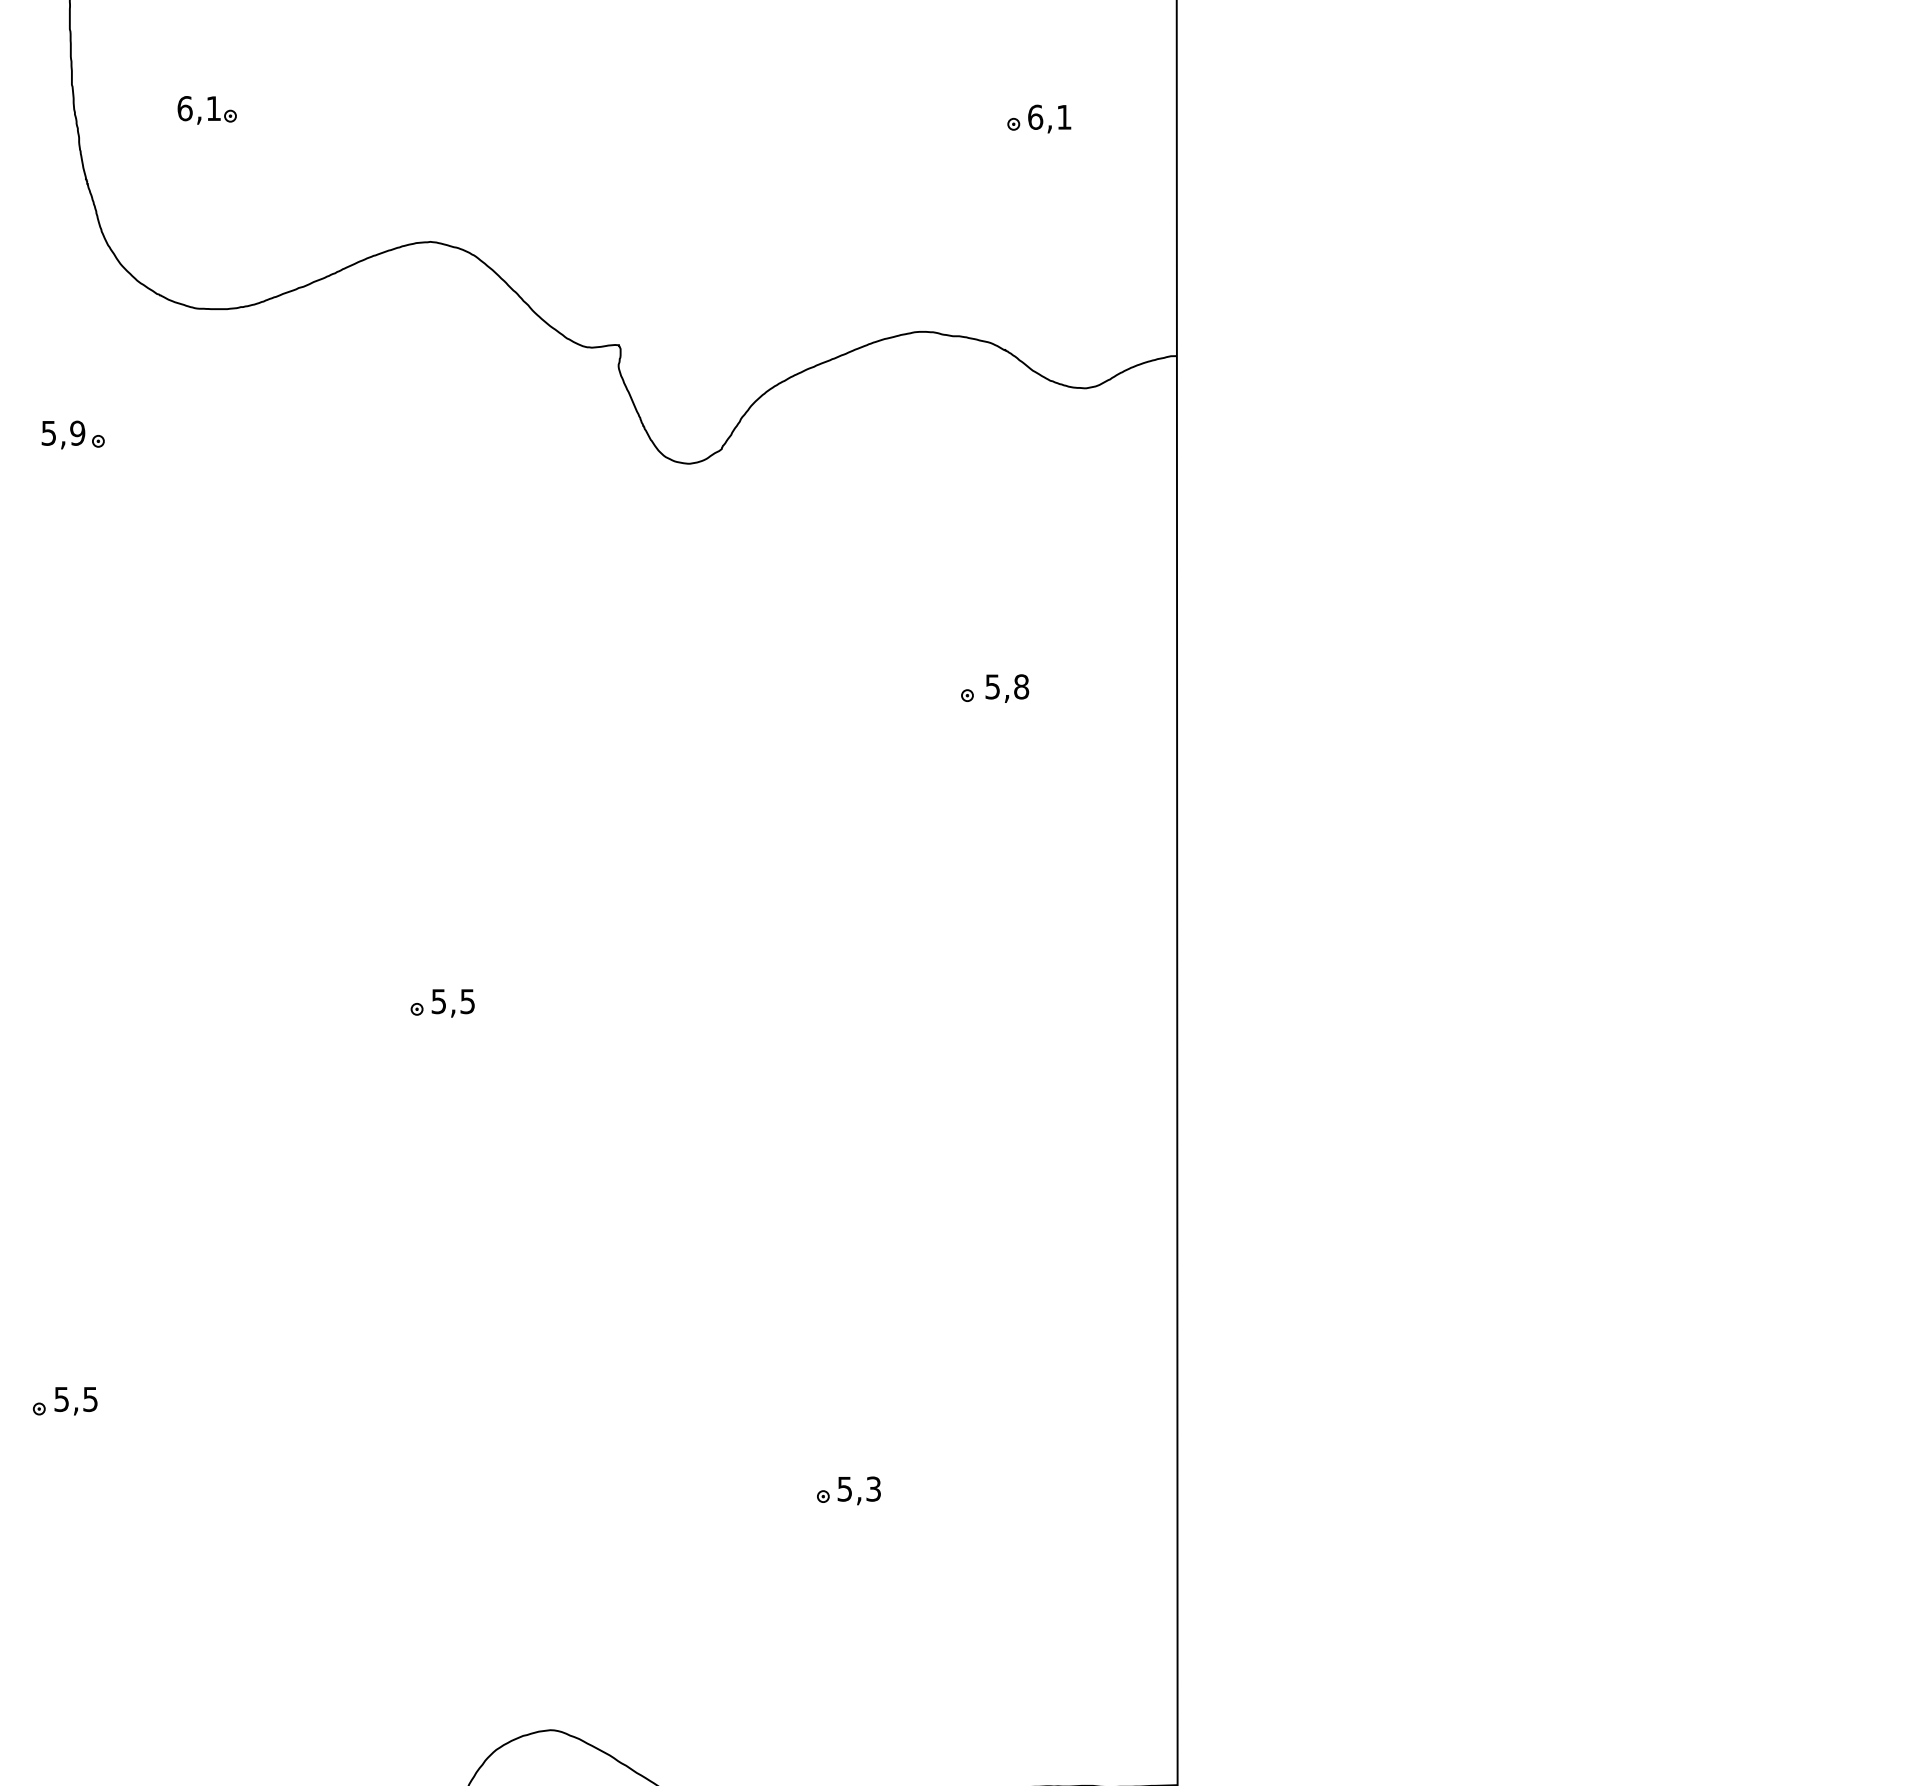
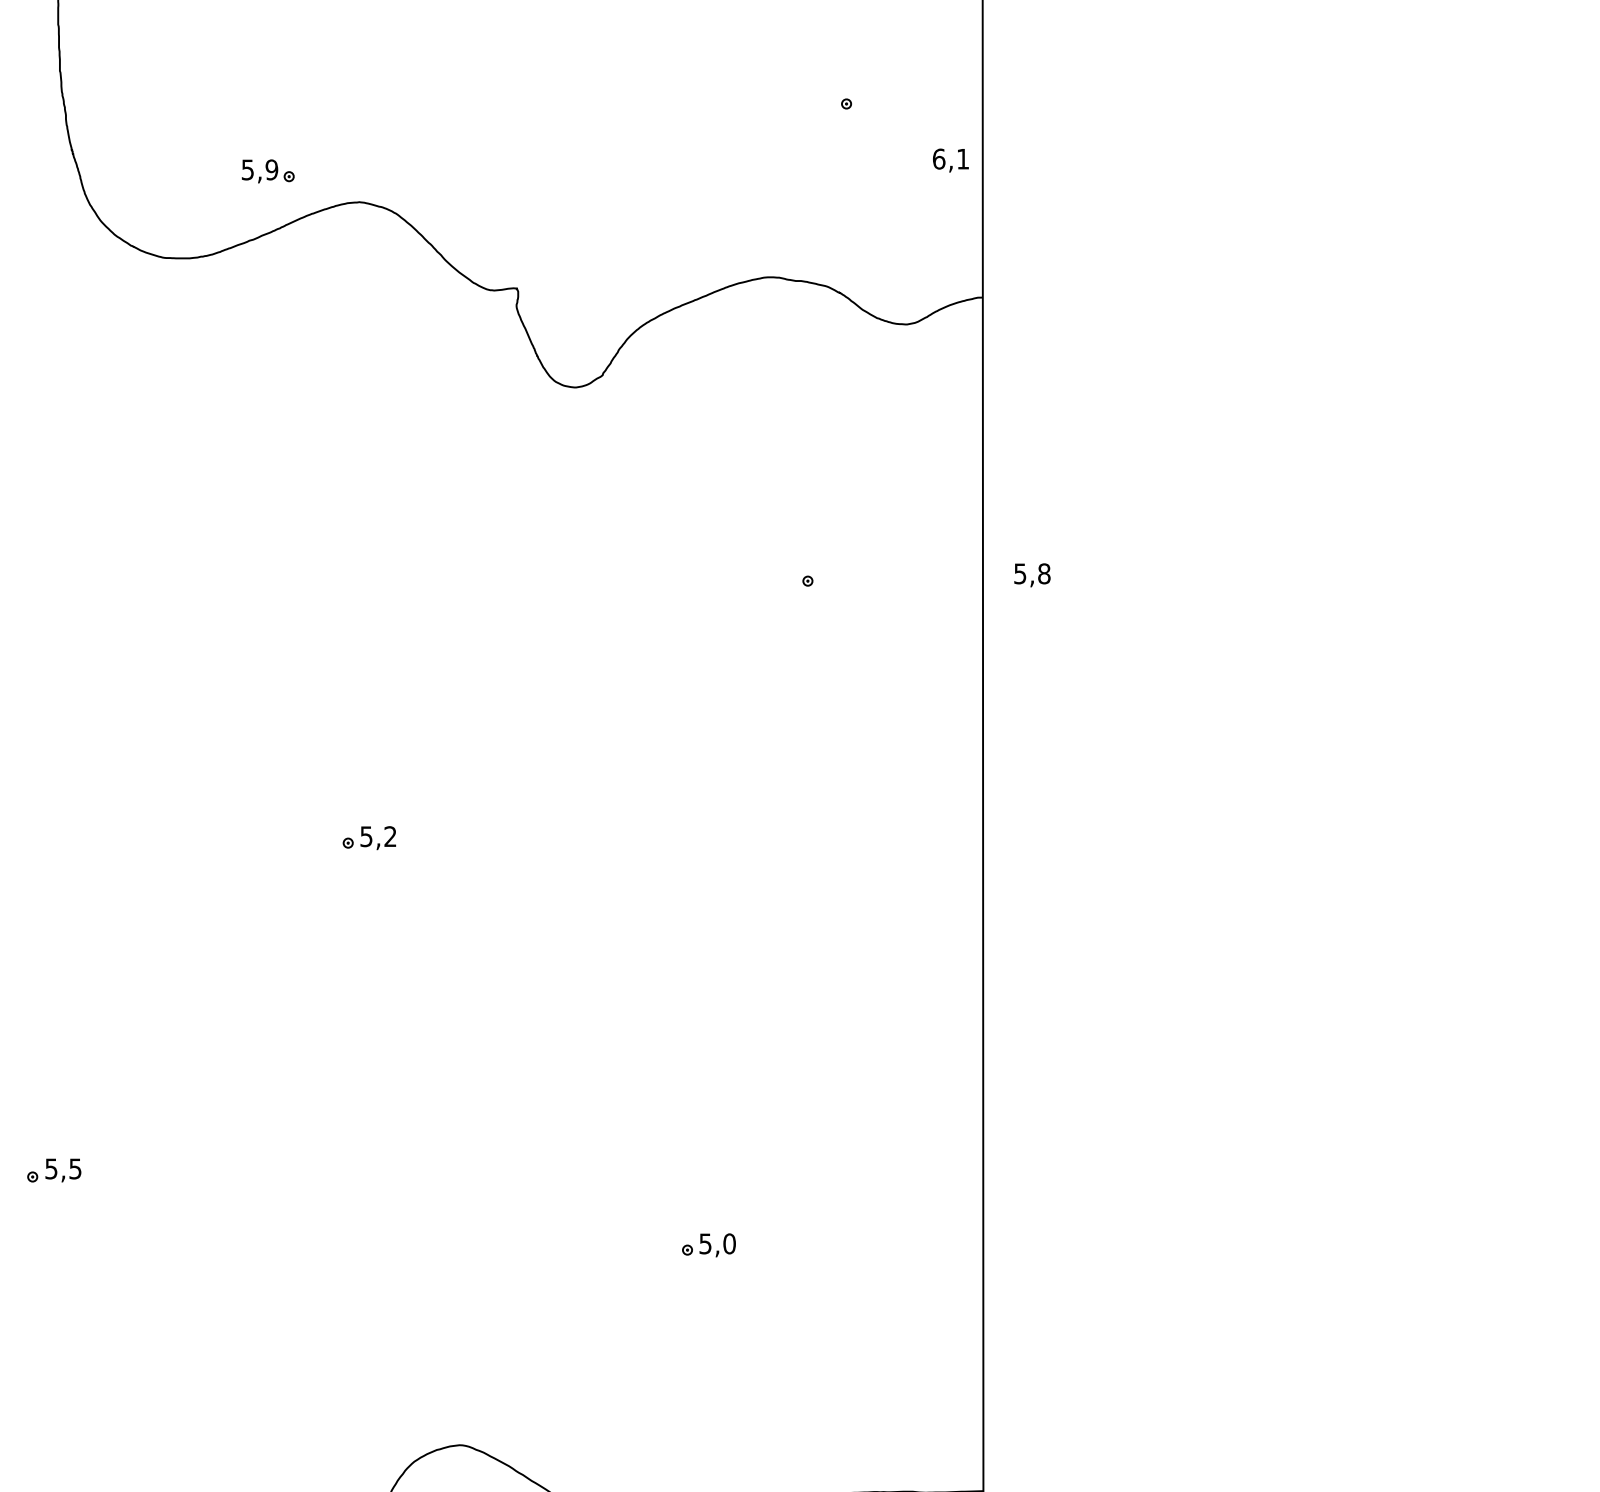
part: (213, 110) -> (178, 92), removed
text: (1049, 118) -> (950, 160), moved
part: (72, 434) -> (267, 170), moved
text: (1007, 688) -> (1032, 575), moved
text: (467, 1001) -> (390, 836), 5,5 -> 5,2
text: (873, 1488) -> (729, 1243), 5,3 -> 5,0

